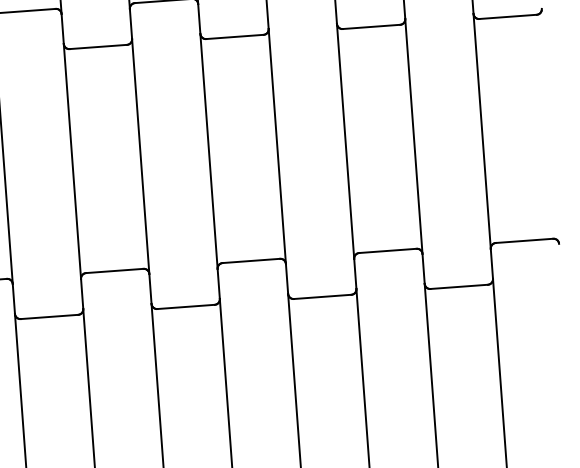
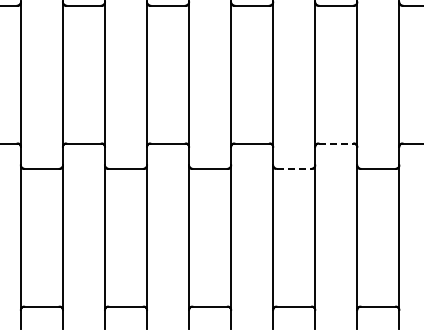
line: (388, 250) -> (336, 143), solid -> dashed
line: (323, 296) -> (294, 168), solid -> dashed

